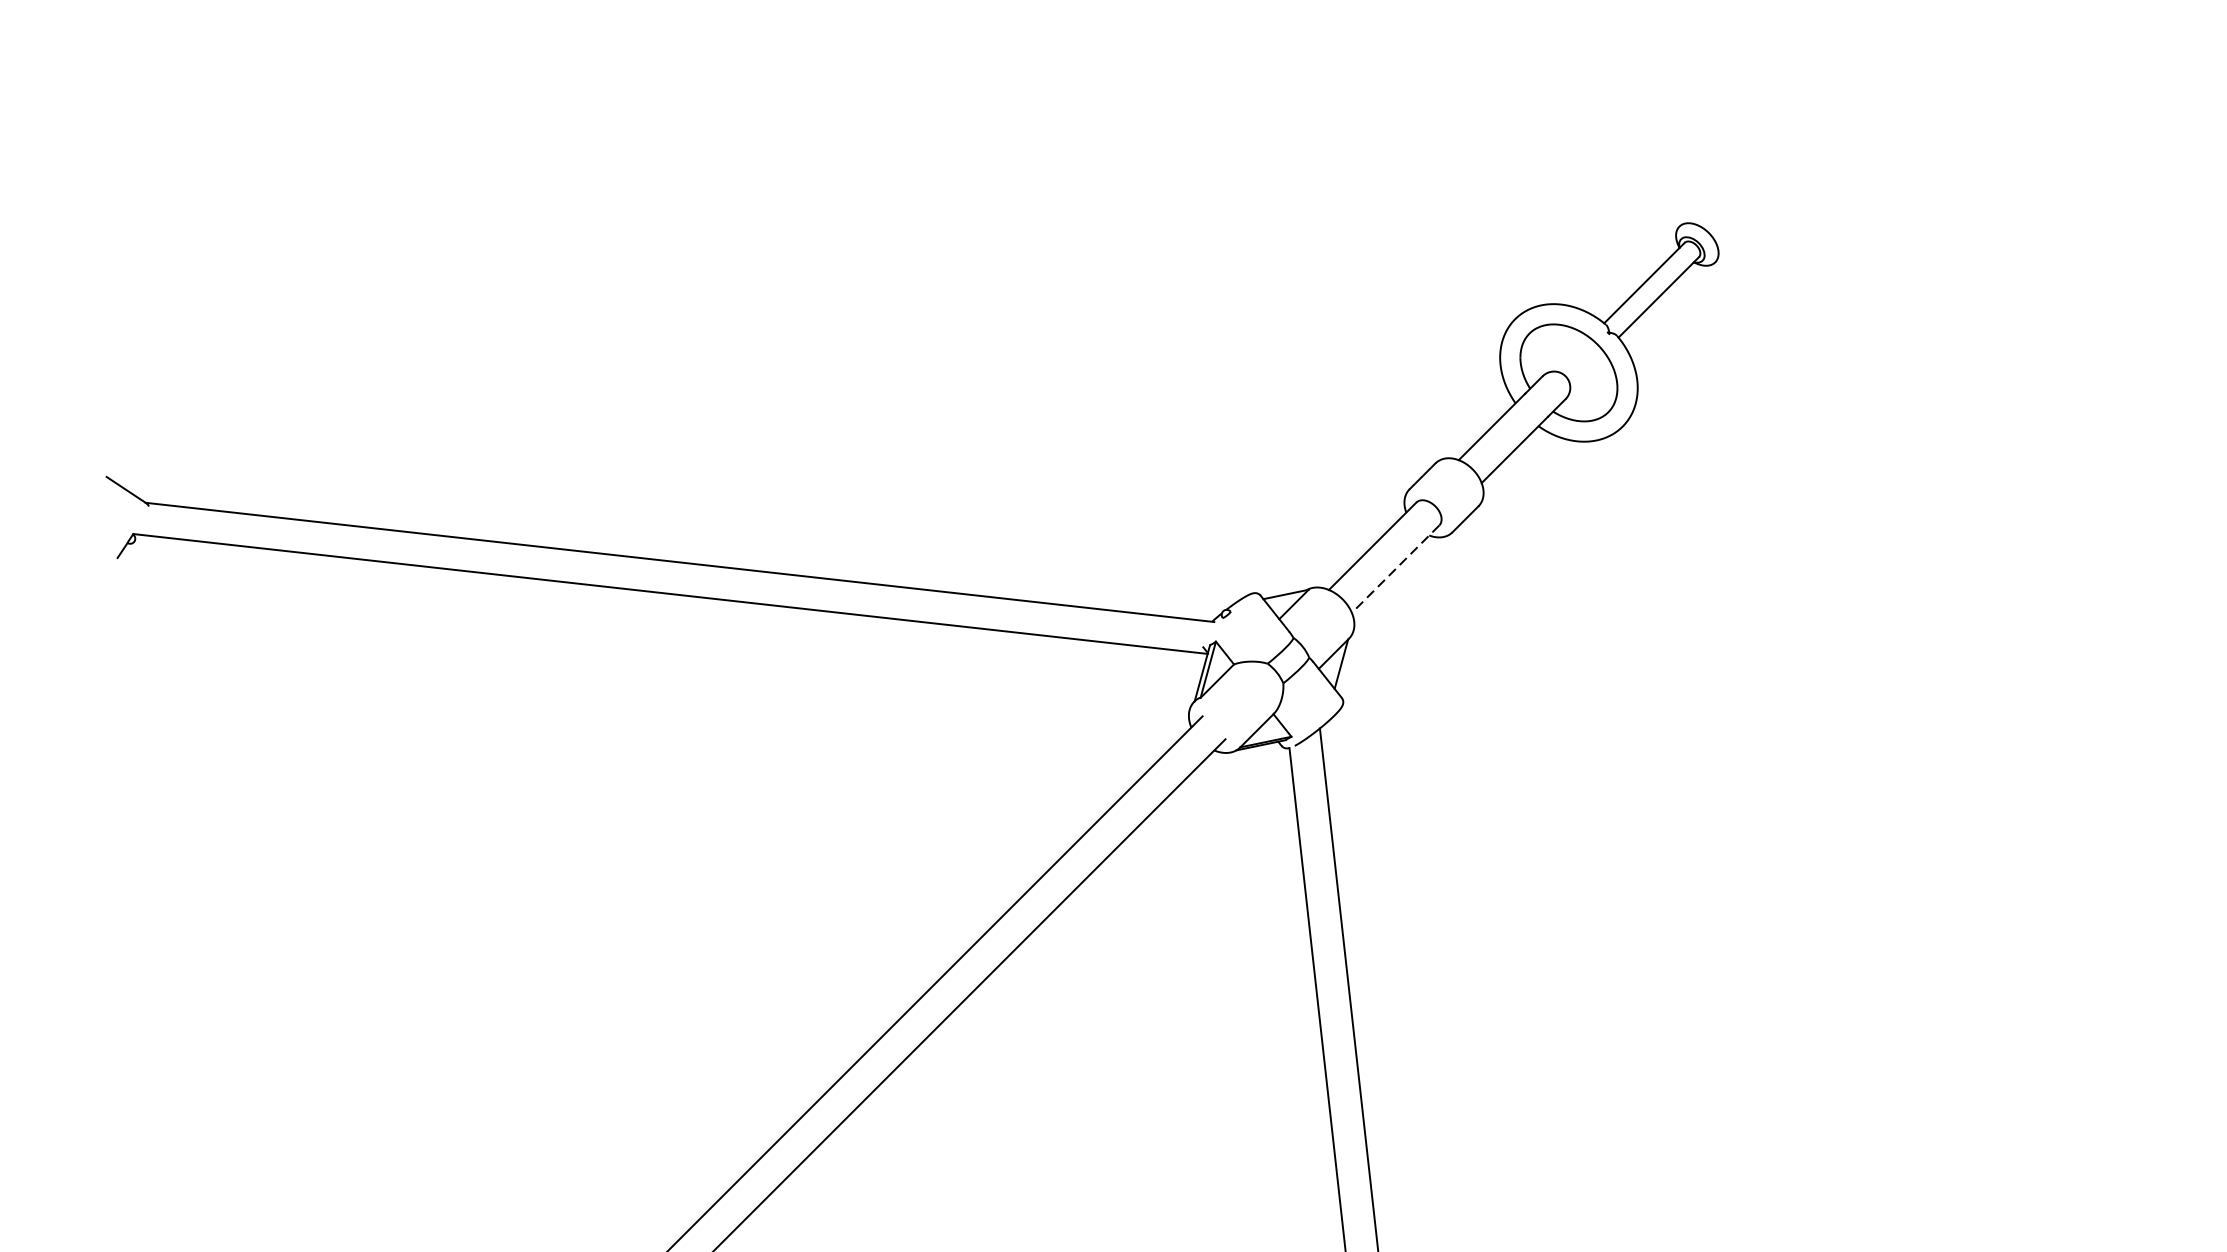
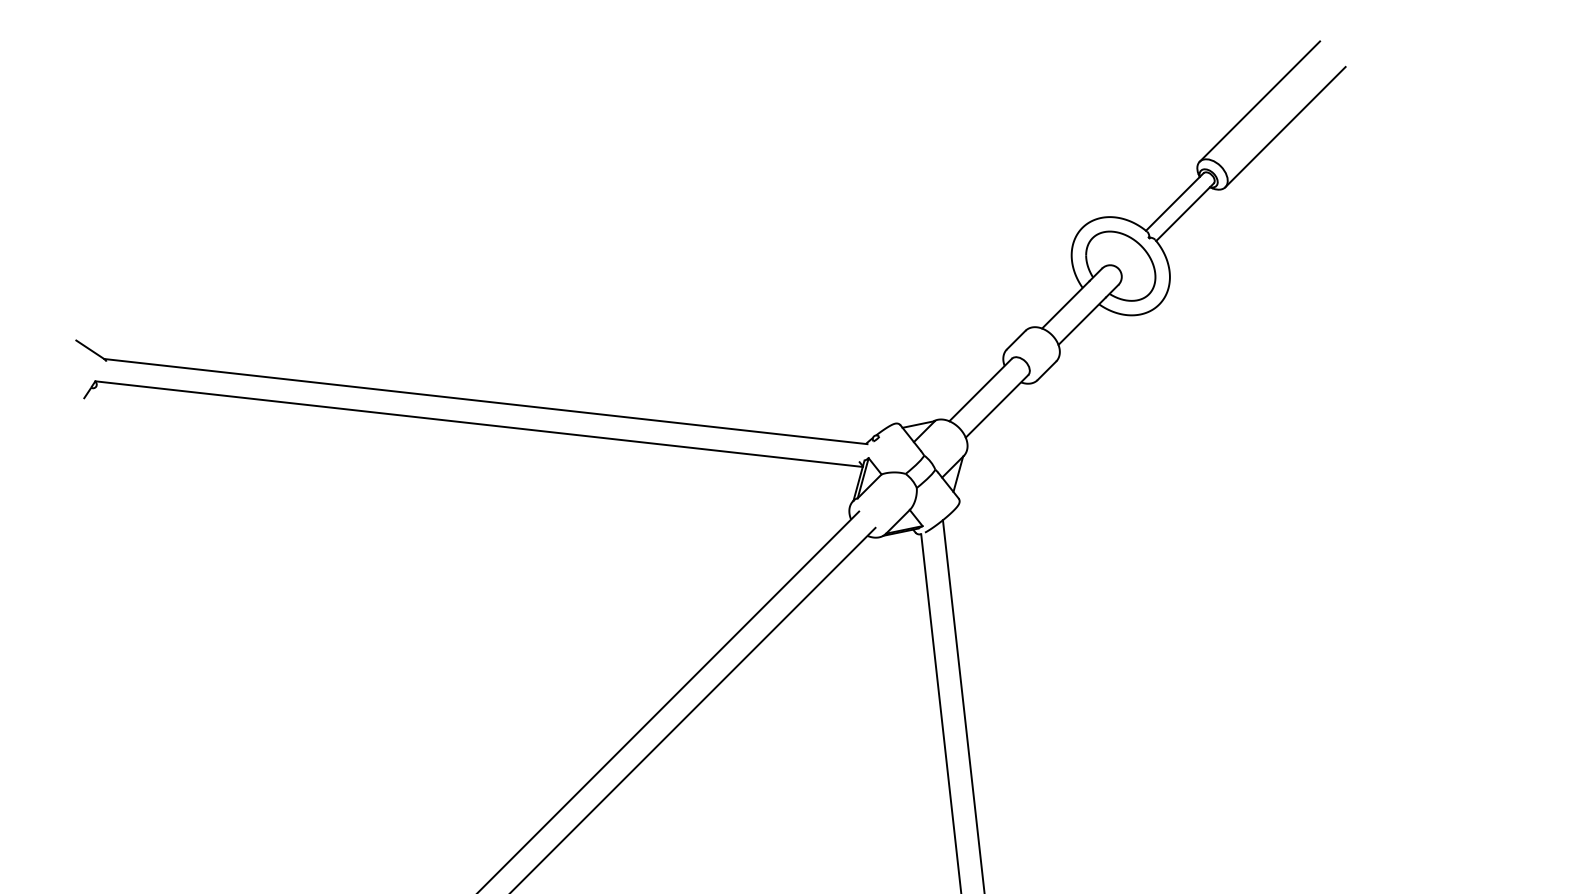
line: (1763, 142) -> (1259, 101), added
line: (1799, 178) -> (1285, 127), added
line: (1394, 569) -> (996, 406), dashed -> solid

